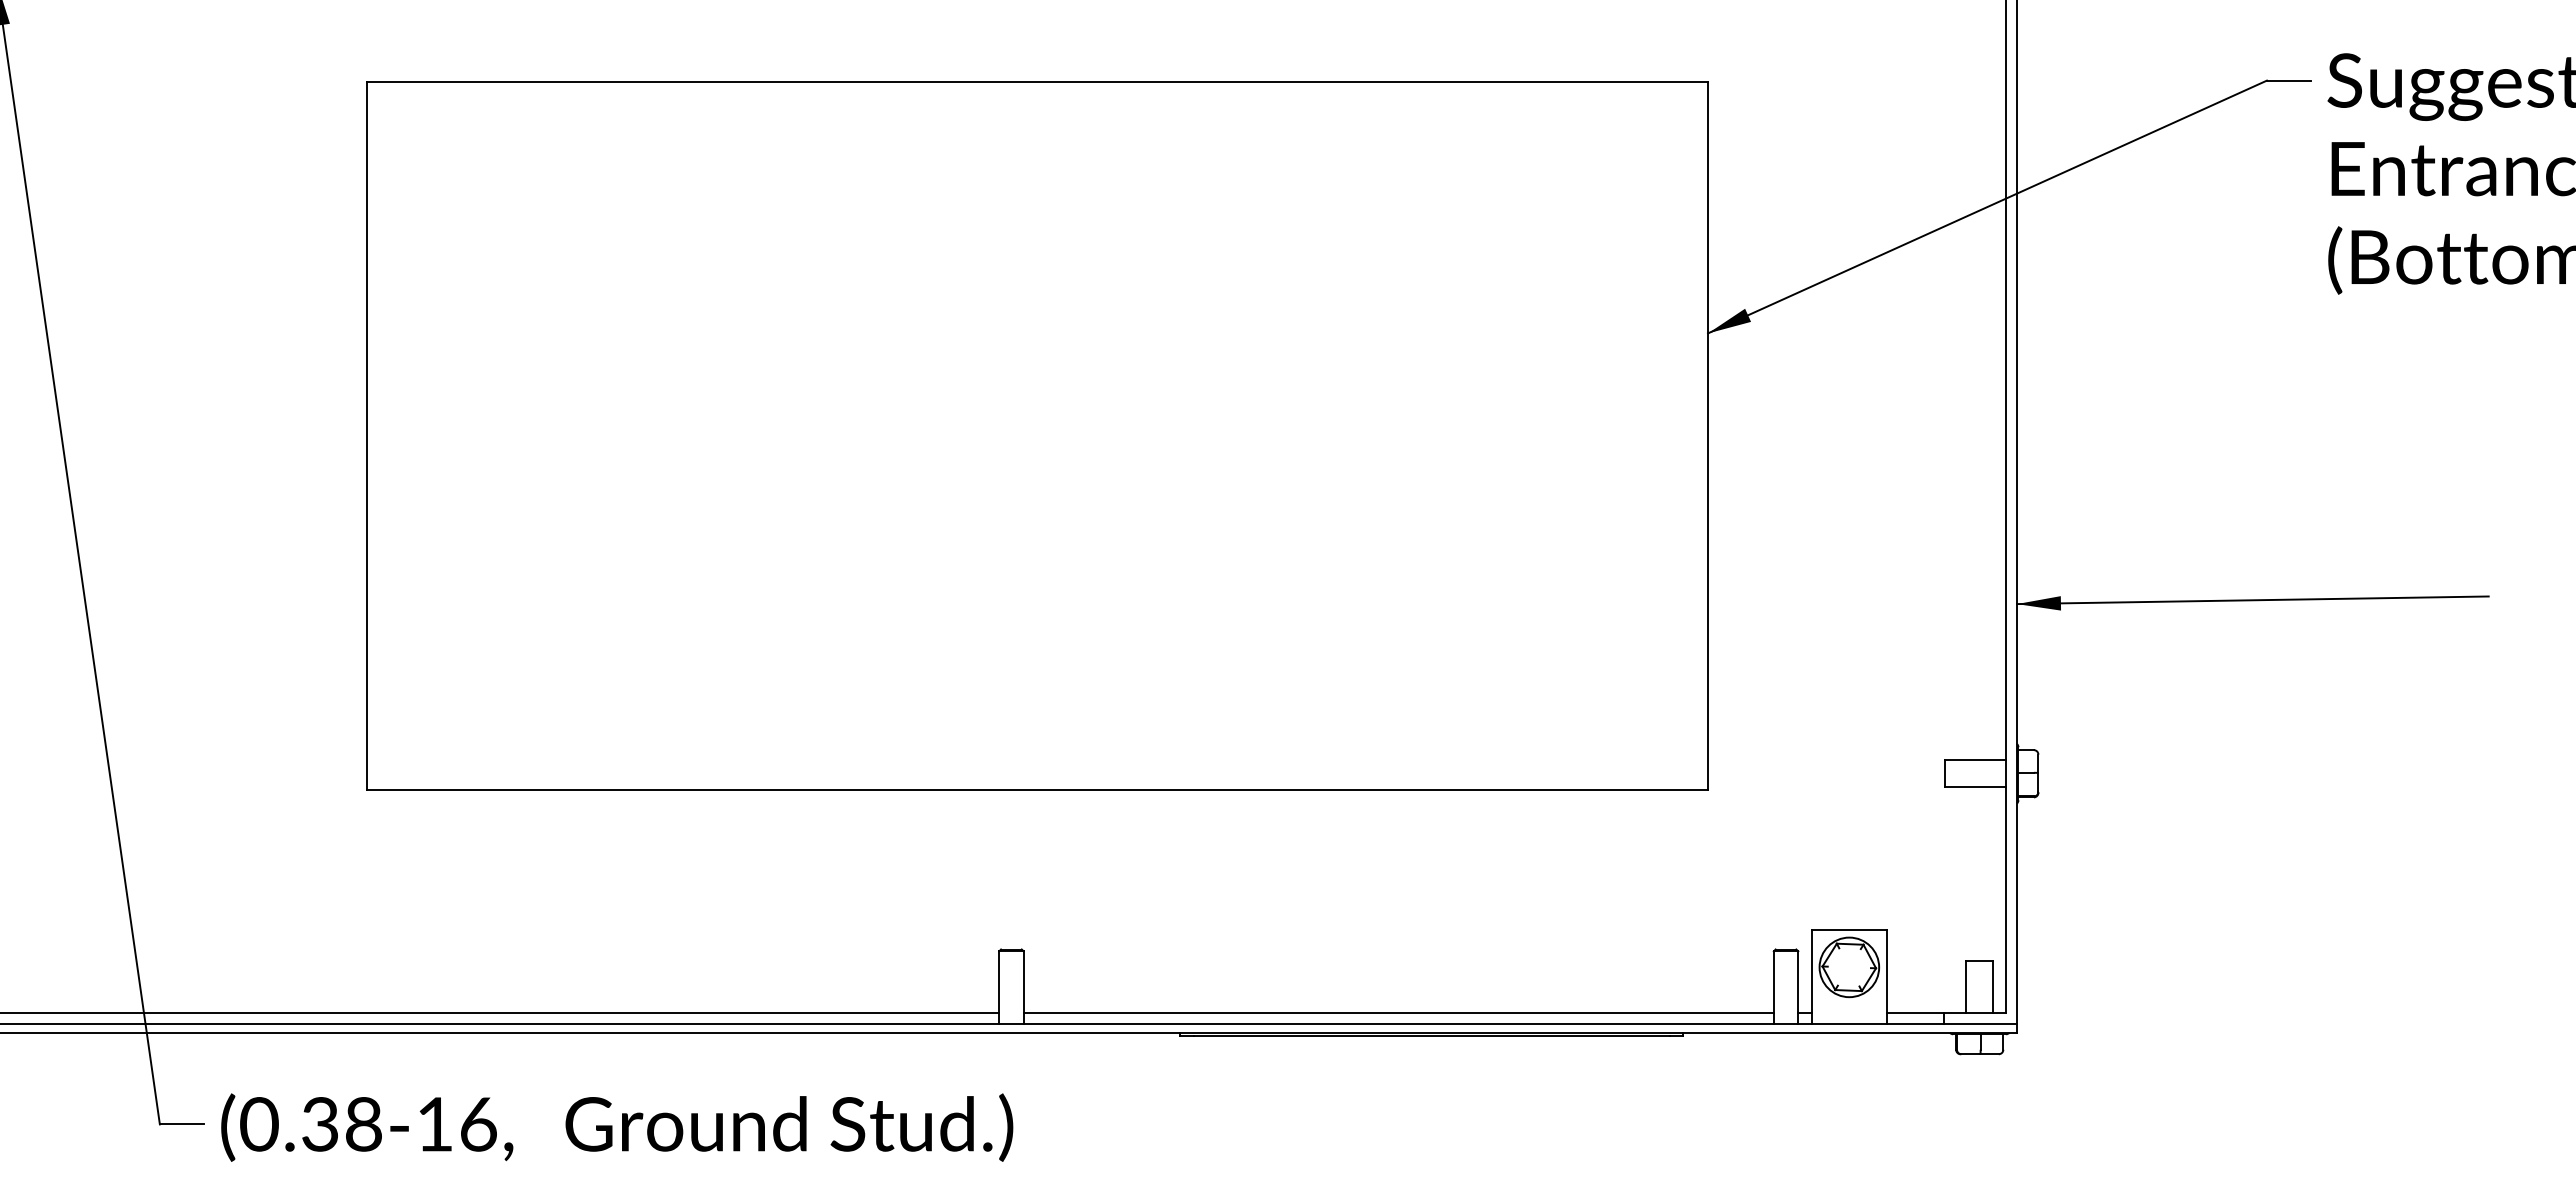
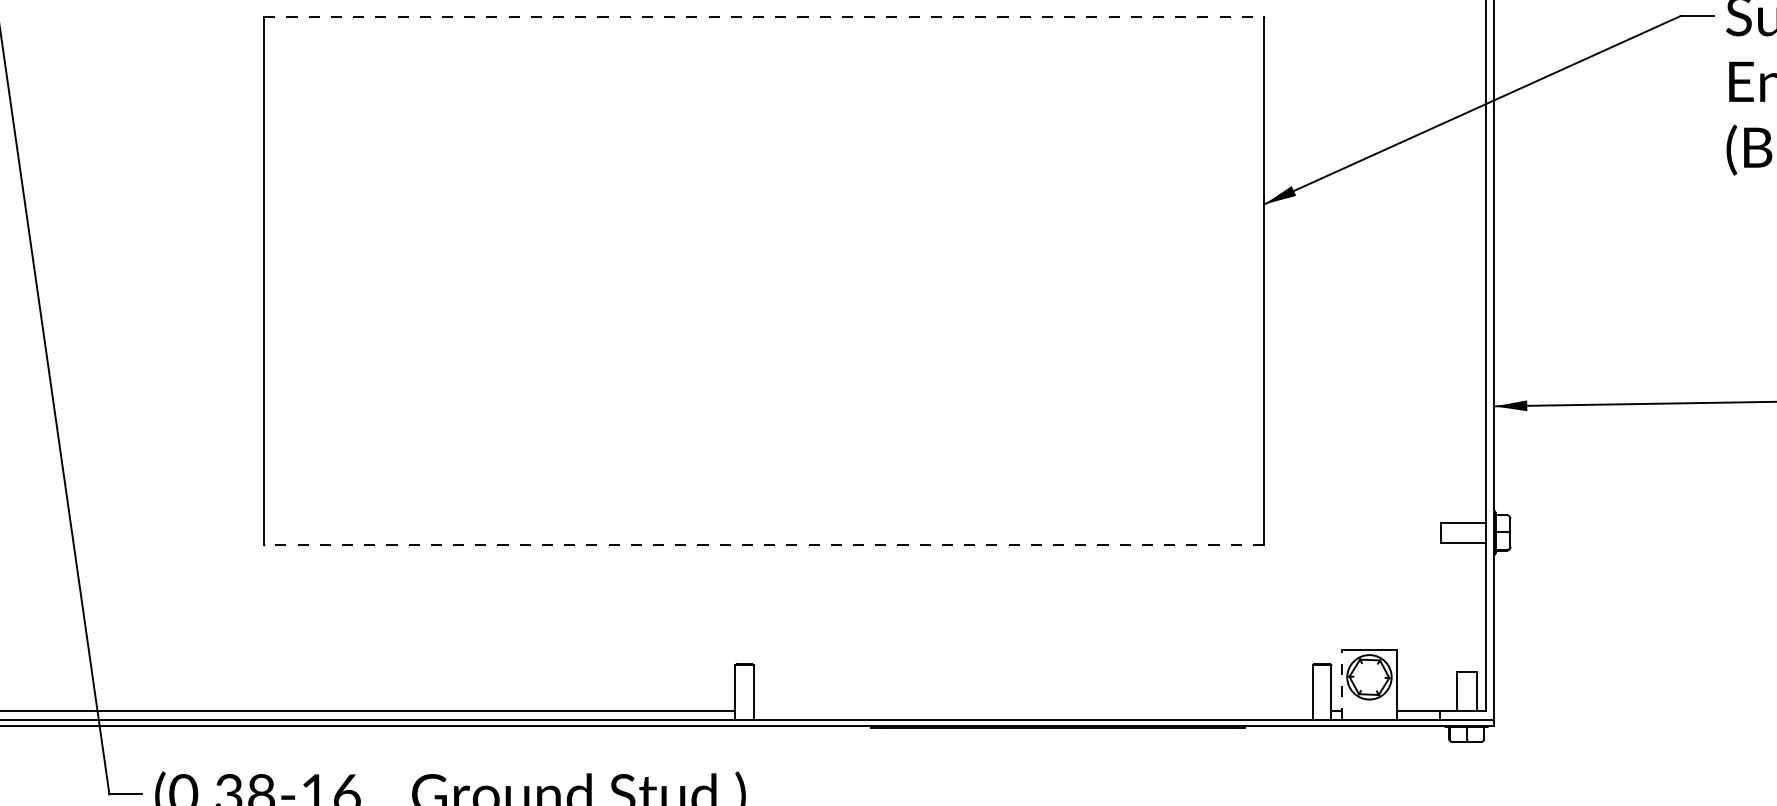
line: (1038, 81) -> (764, 16), solid -> dashed
line: (1037, 789) -> (763, 544), solid -> dashed
line: (1812, 977) -> (1341, 684), solid -> dashed
line: (1398, 1012) -> (1033, 710), removed

